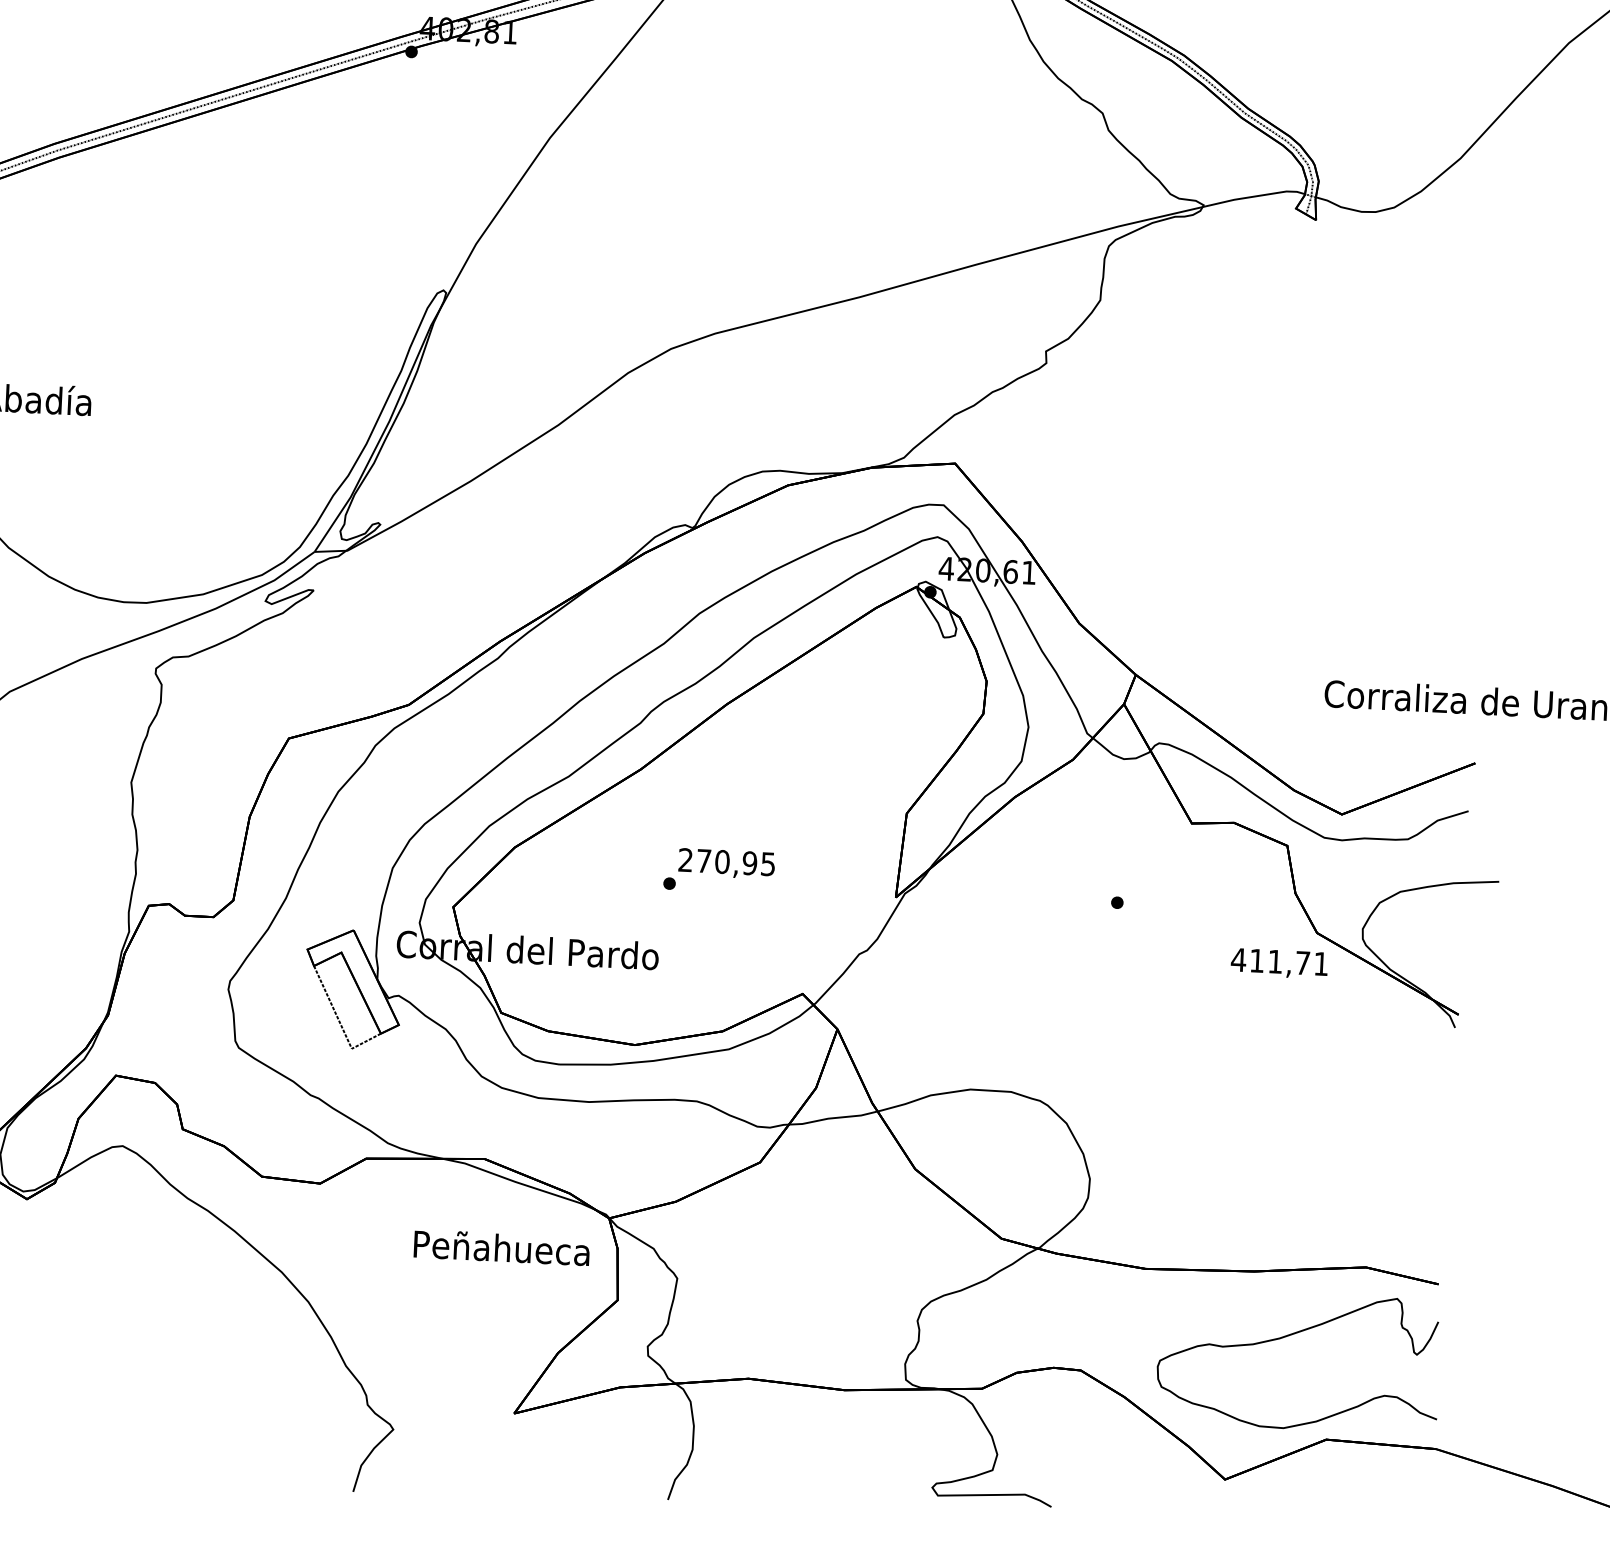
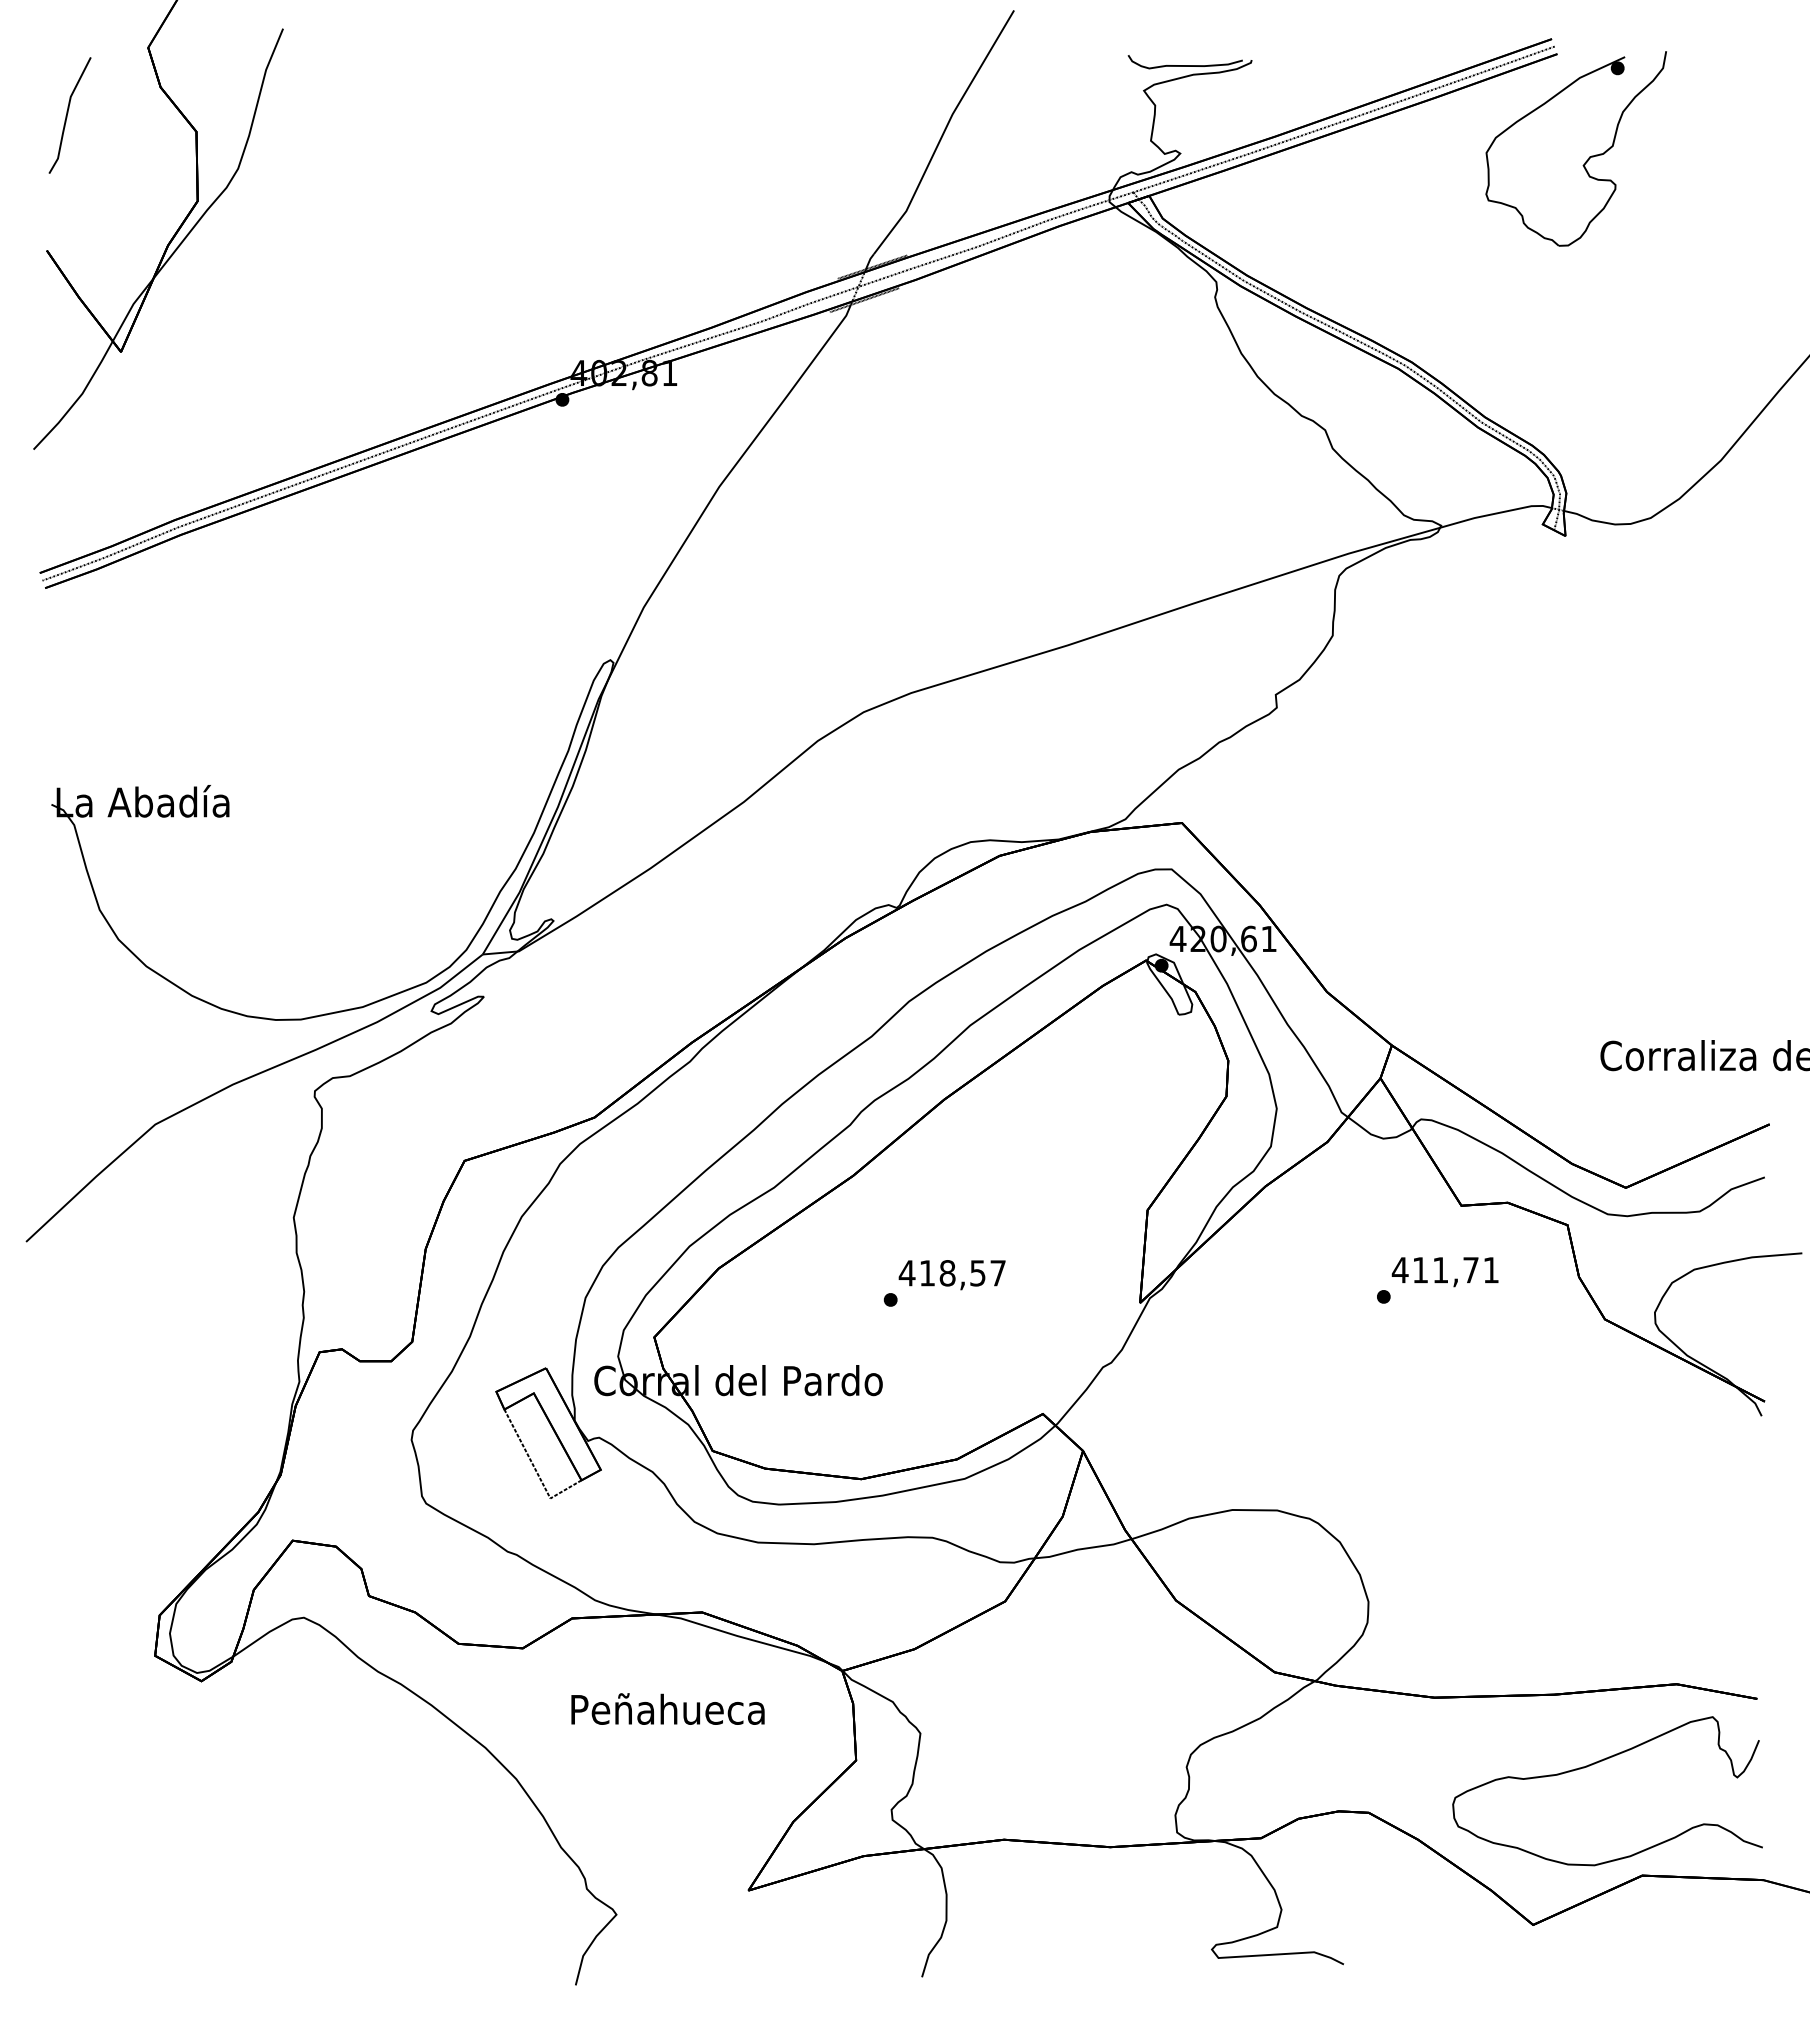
text: (725, 862) -> (951, 1273), 270,95 -> 418,57
text: (1278, 964) -> (1444, 1272), moved
text: (501, 1247) -> (667, 1708), moved

